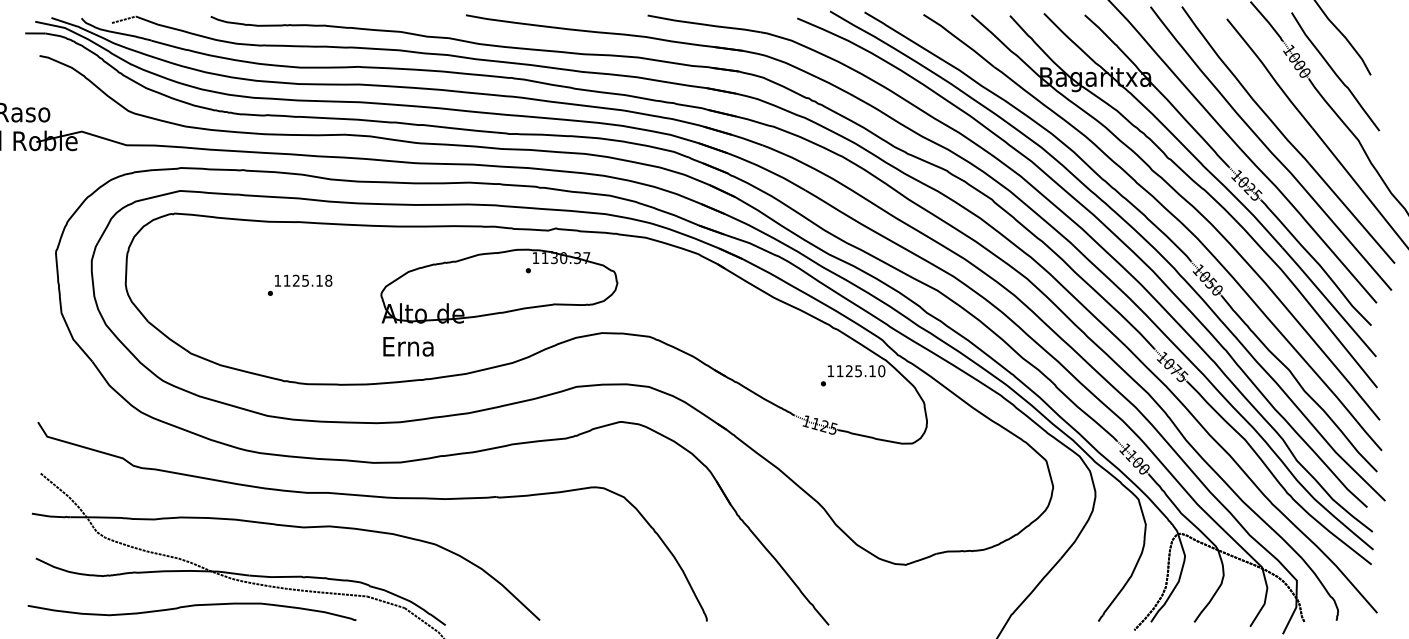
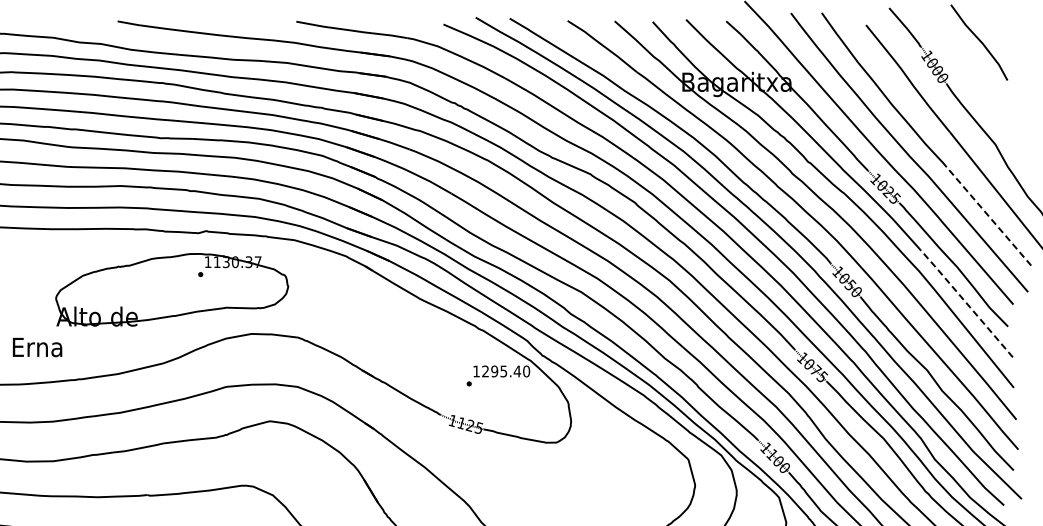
curve: (1334, 71) -> (971, 76), removed
line: (1351, 213) -> (988, 216), solid -> dashed
part: (499, 285) -> (172, 289), moved
line: (1329, 301) -> (966, 302), solid -> dashed
text: (408, 346) -> (37, 347), moved
text: (856, 371) -> (501, 371), 1125.10 -> 1295.40

